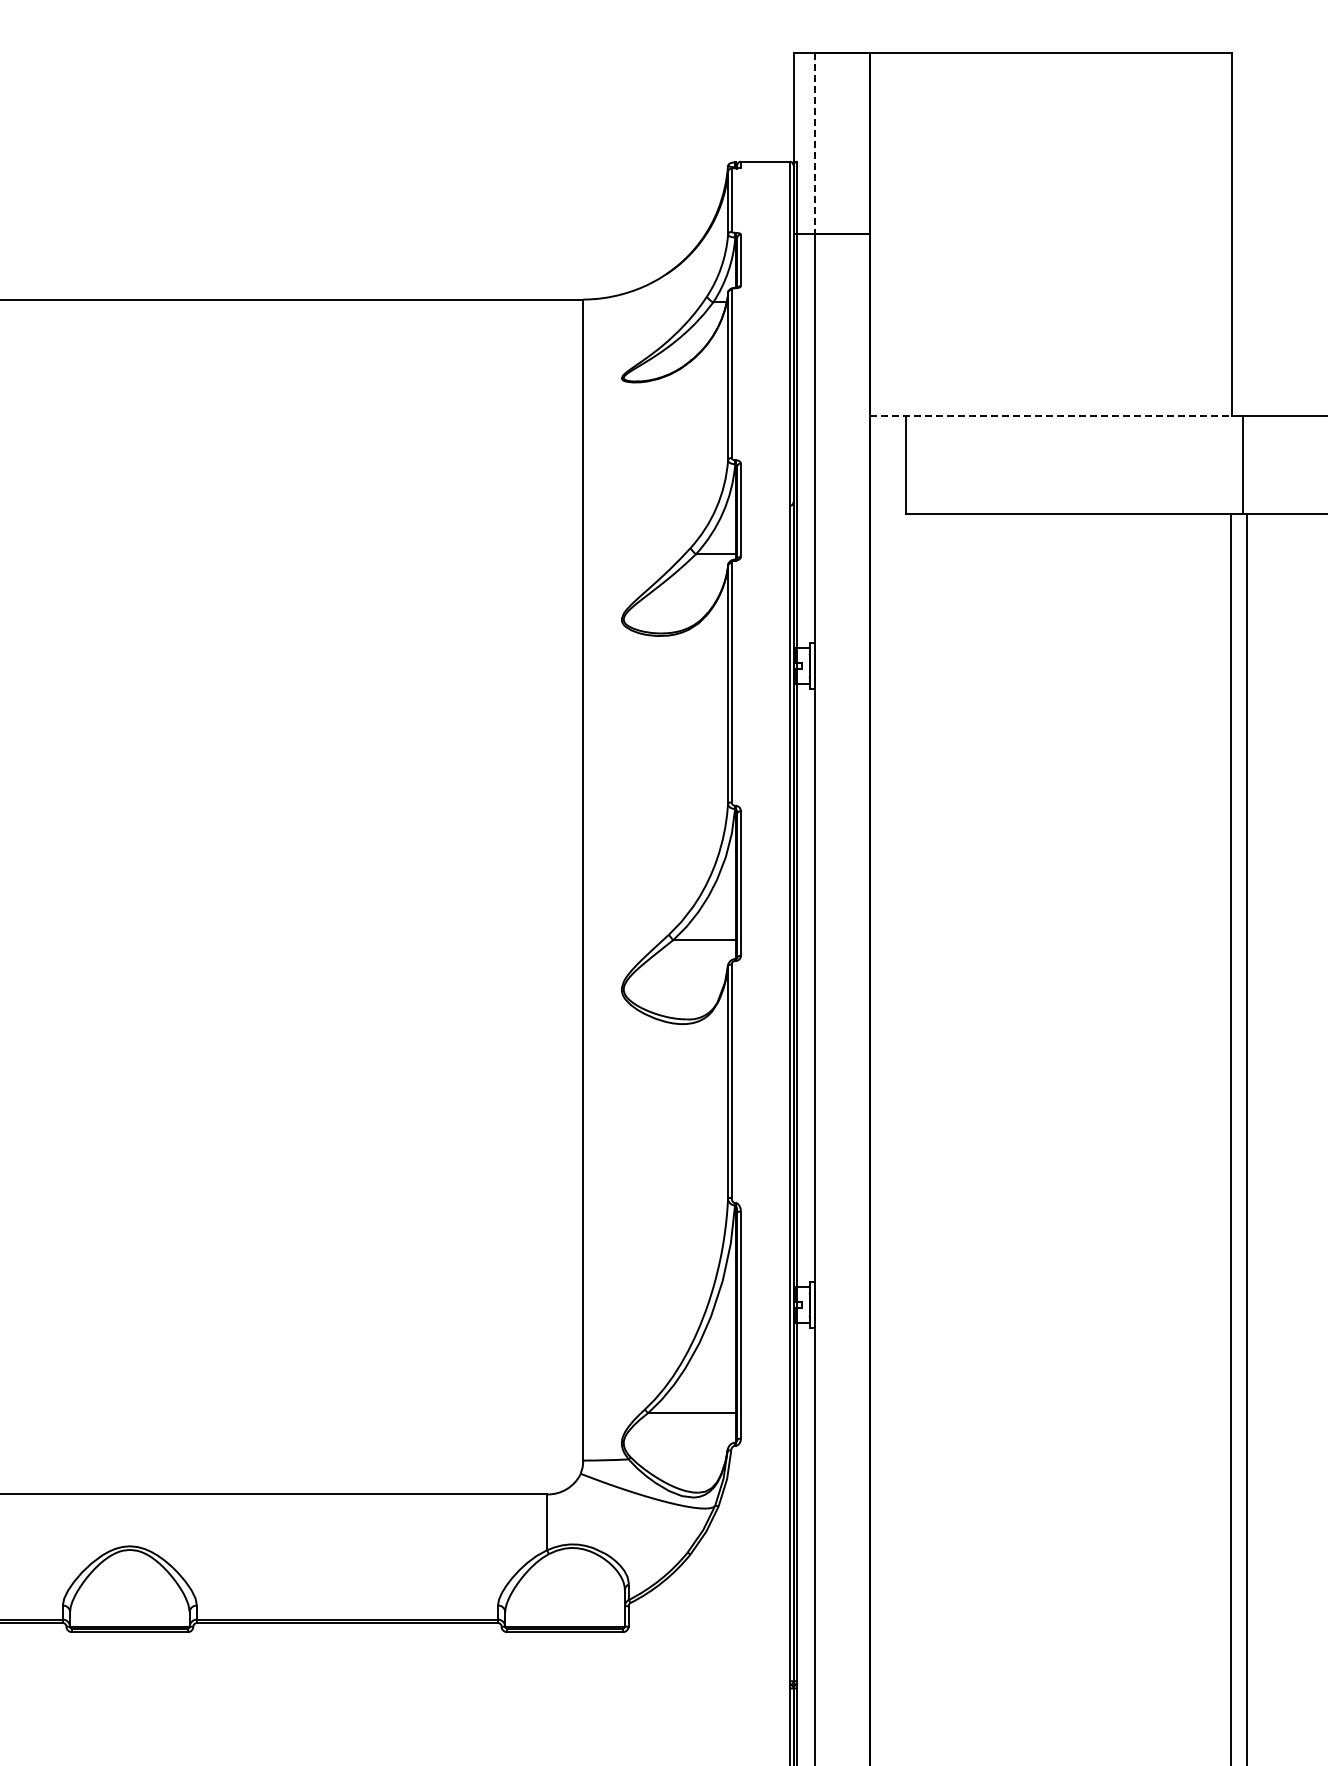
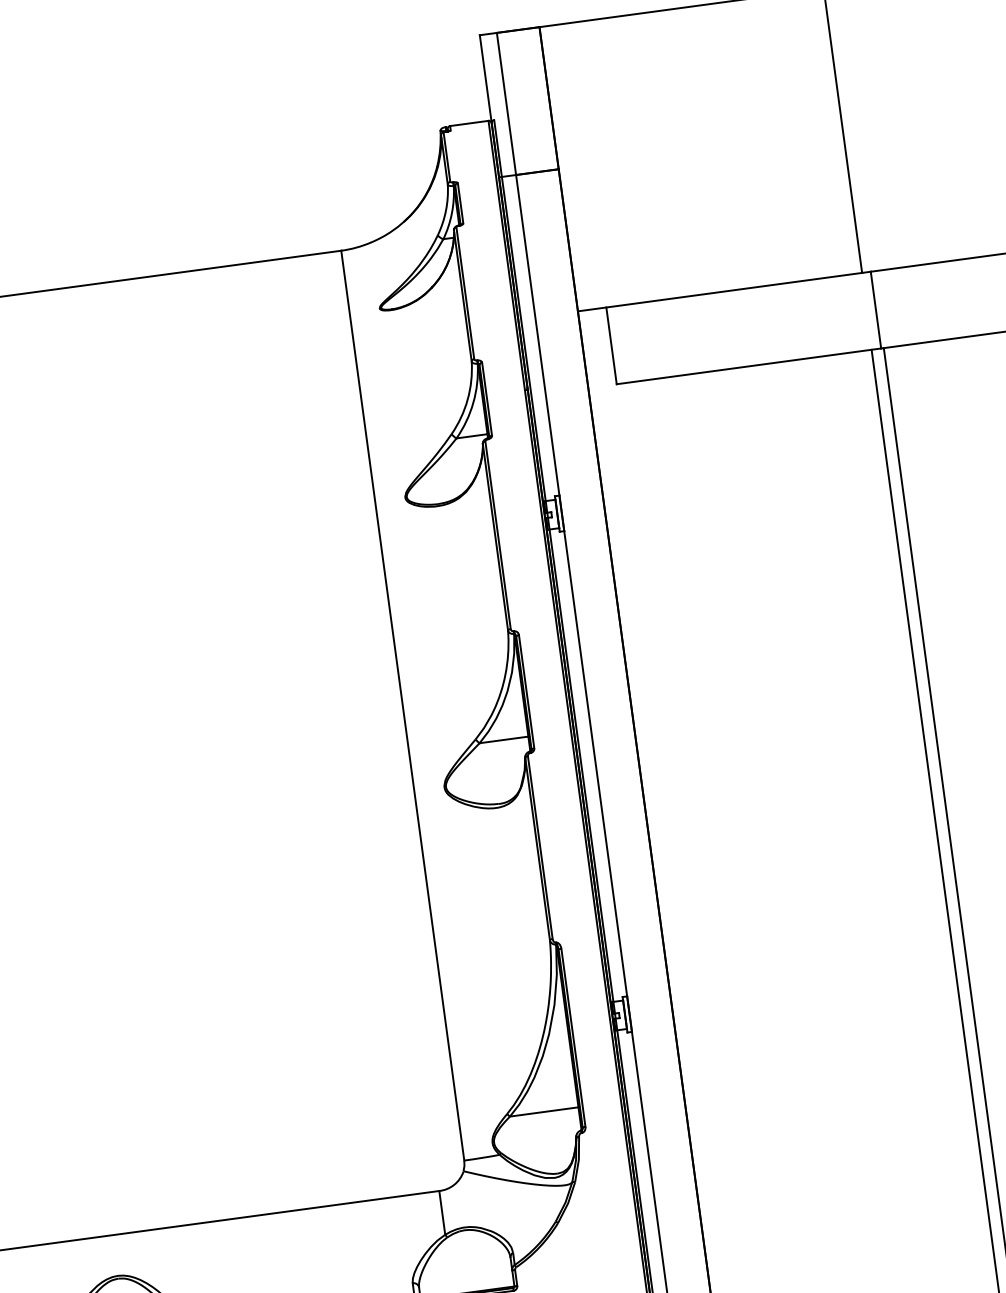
line: (815, 143) -> (506, 103), dashed -> solid
line: (1051, 415) -> (720, 292), dashed -> solid

